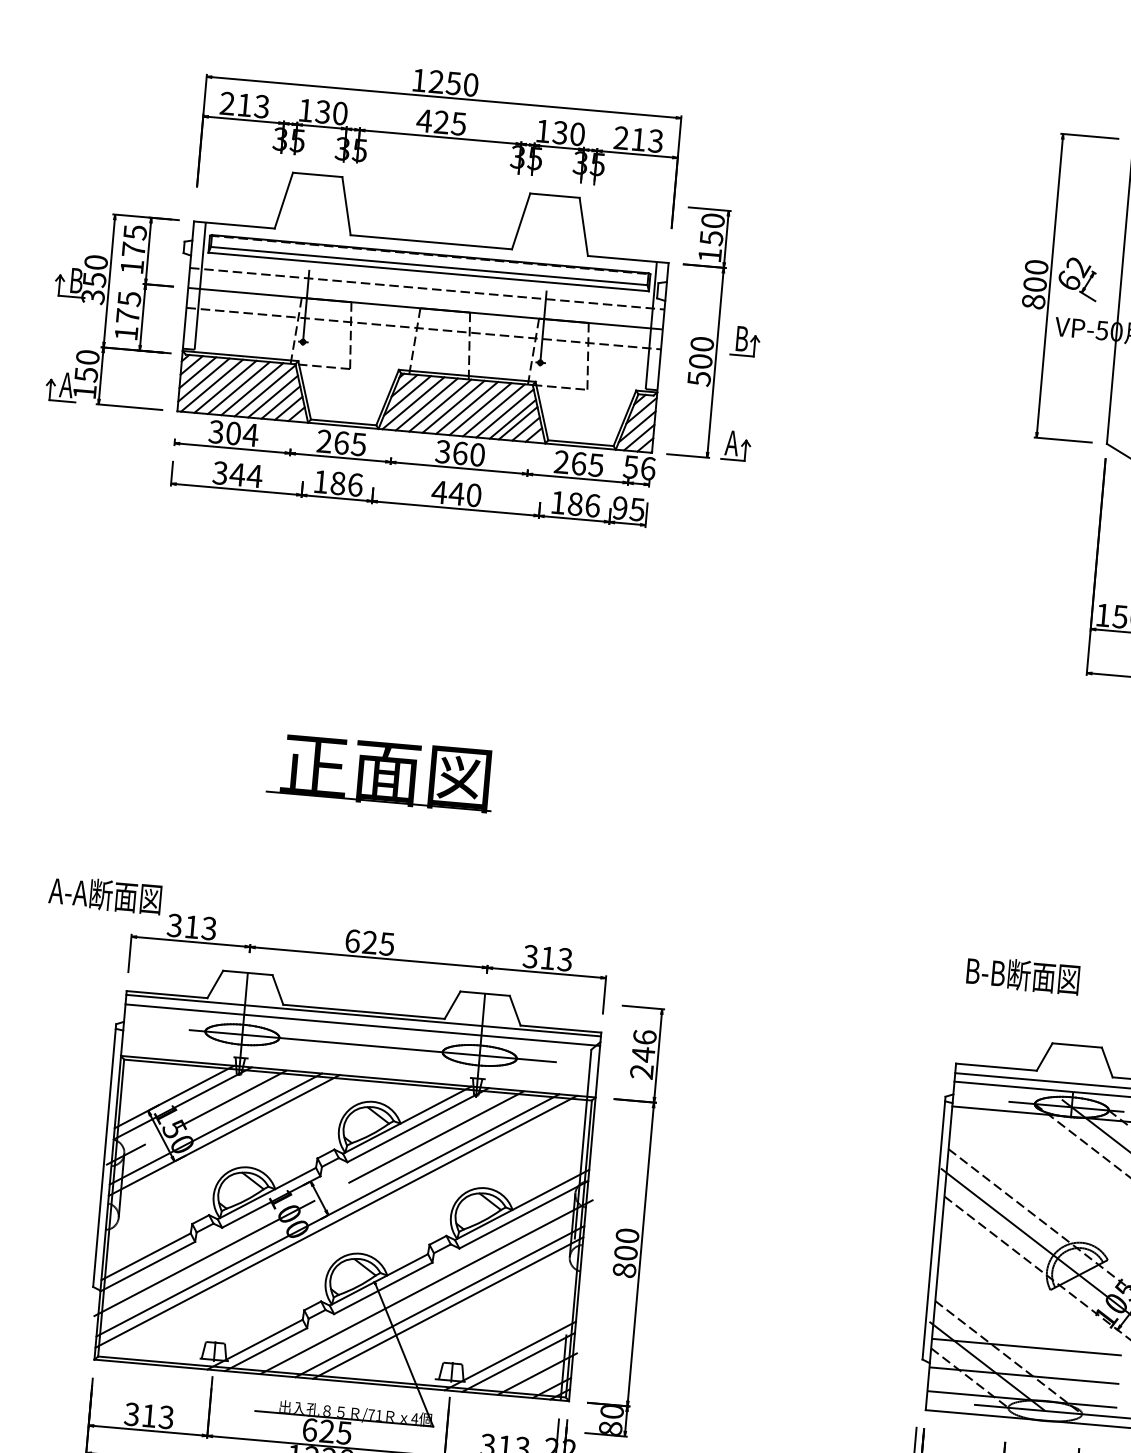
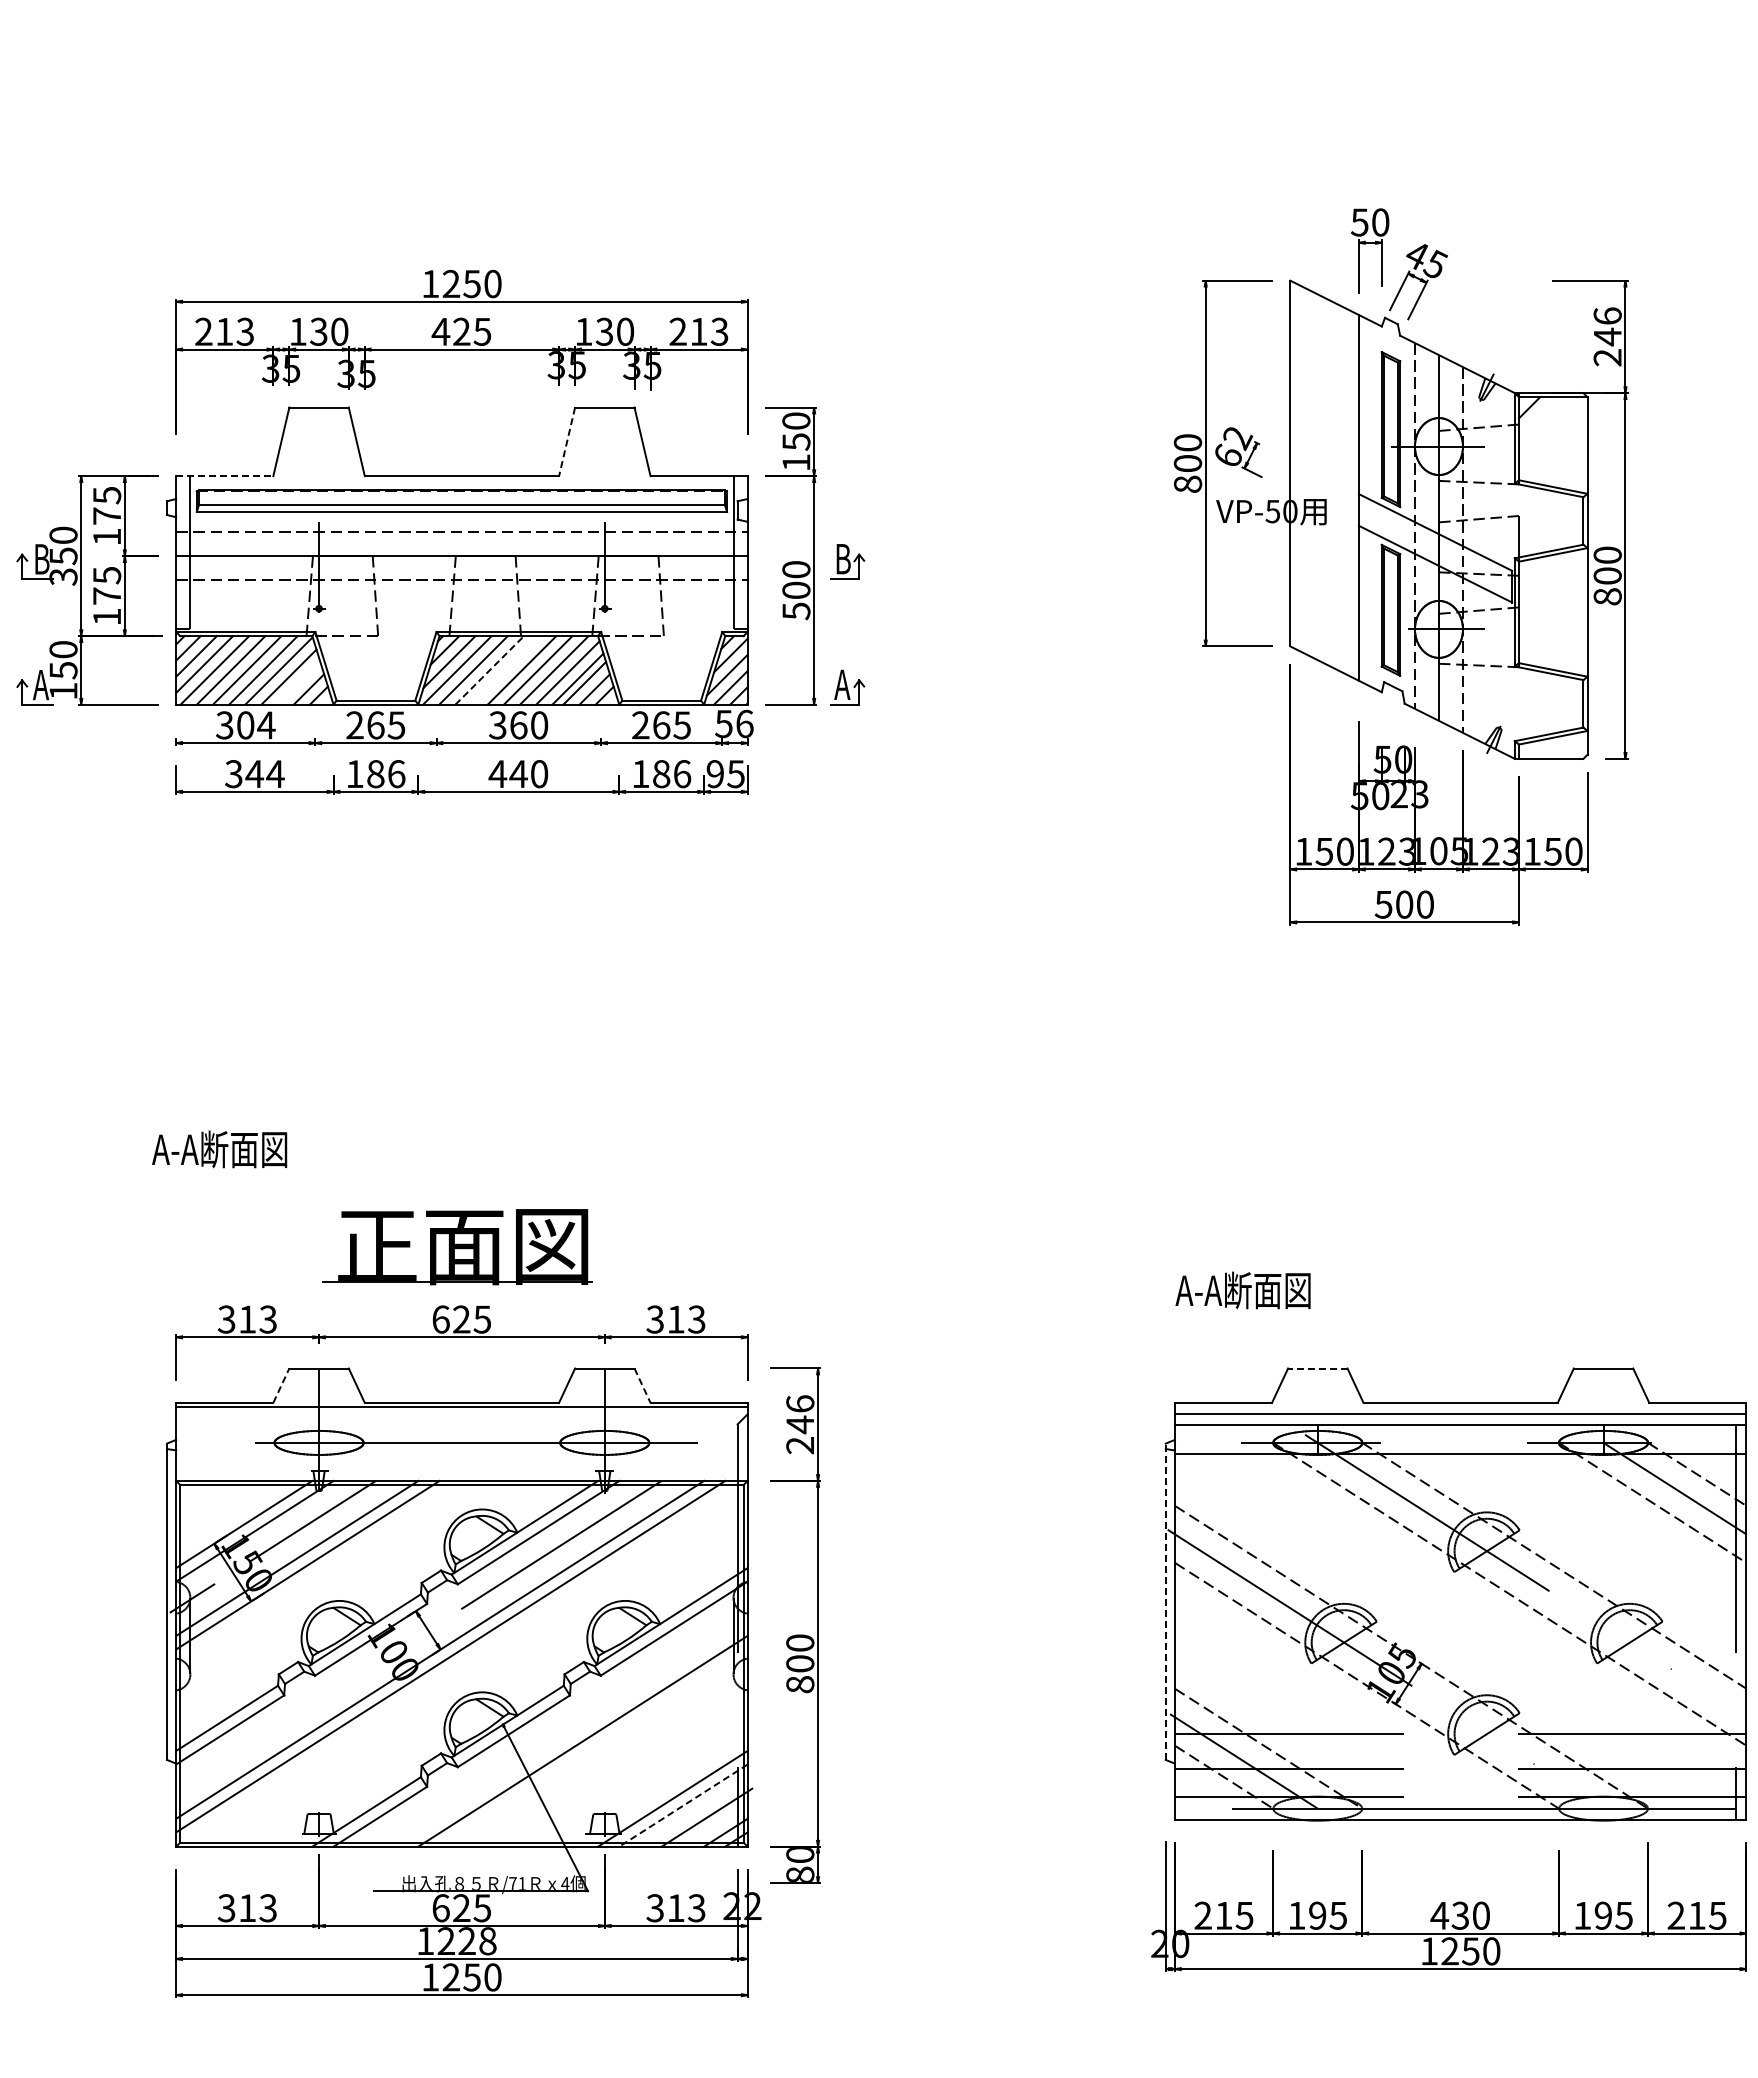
line: (520, 221) -> (566, 442), solid -> dashed
line: (234, 225) -> (224, 476), solid -> dashed
line: (280, 401) -> (298, 682), removed
line: (440, 405) -> (490, 670), solid -> dashed
line: (453, 406) -> (505, 670), removed
part: (381, 772) -> (457, 1247), moved
text: (105, 895) -> (219, 1149), moved
text: (1022, 975) -> (1244, 1290), B-B断面図 -> A-A断面図
line: (215, 984) -> (281, 1385), solid -> dashed
line: (515, 1010) -> (642, 1385), solid -> dashed
line: (362, 1024) -> (461, 1418), removed
line: (1076, 1045) -> (1317, 1368), solid -> dashed
line: (933, 1227) -> (1165, 1601), solid -> dashed
line: (203, 1258) -> (296, 1714), removed
line: (426, 1286) -> (565, 1724), removed
line: (448, 1307) -> (593, 1747), removed
line: (518, 1362) -> (683, 1805), solid -> dashed

